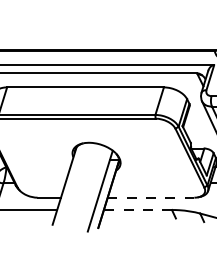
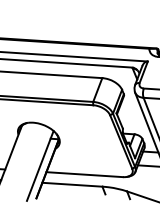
line: (151, 197) -> (85, 174), dashed -> solid
line: (137, 209) -> (72, 184), dashed -> solid

